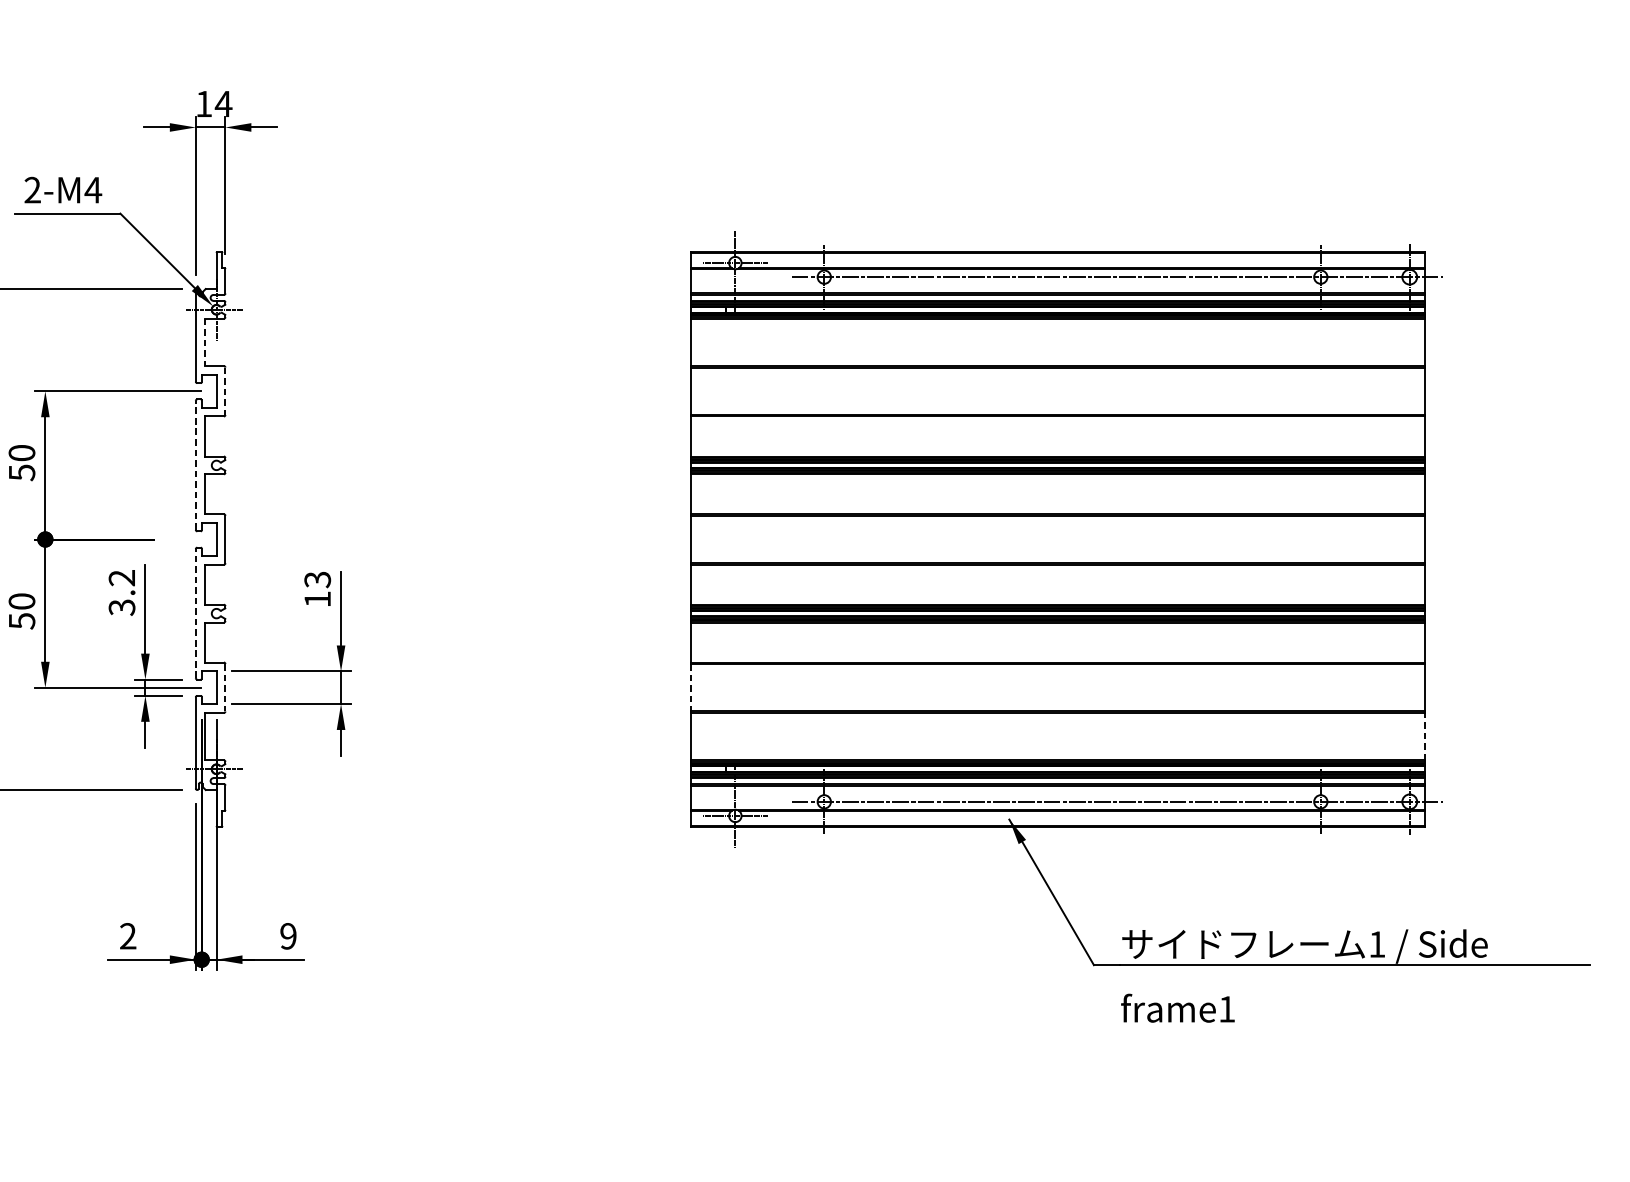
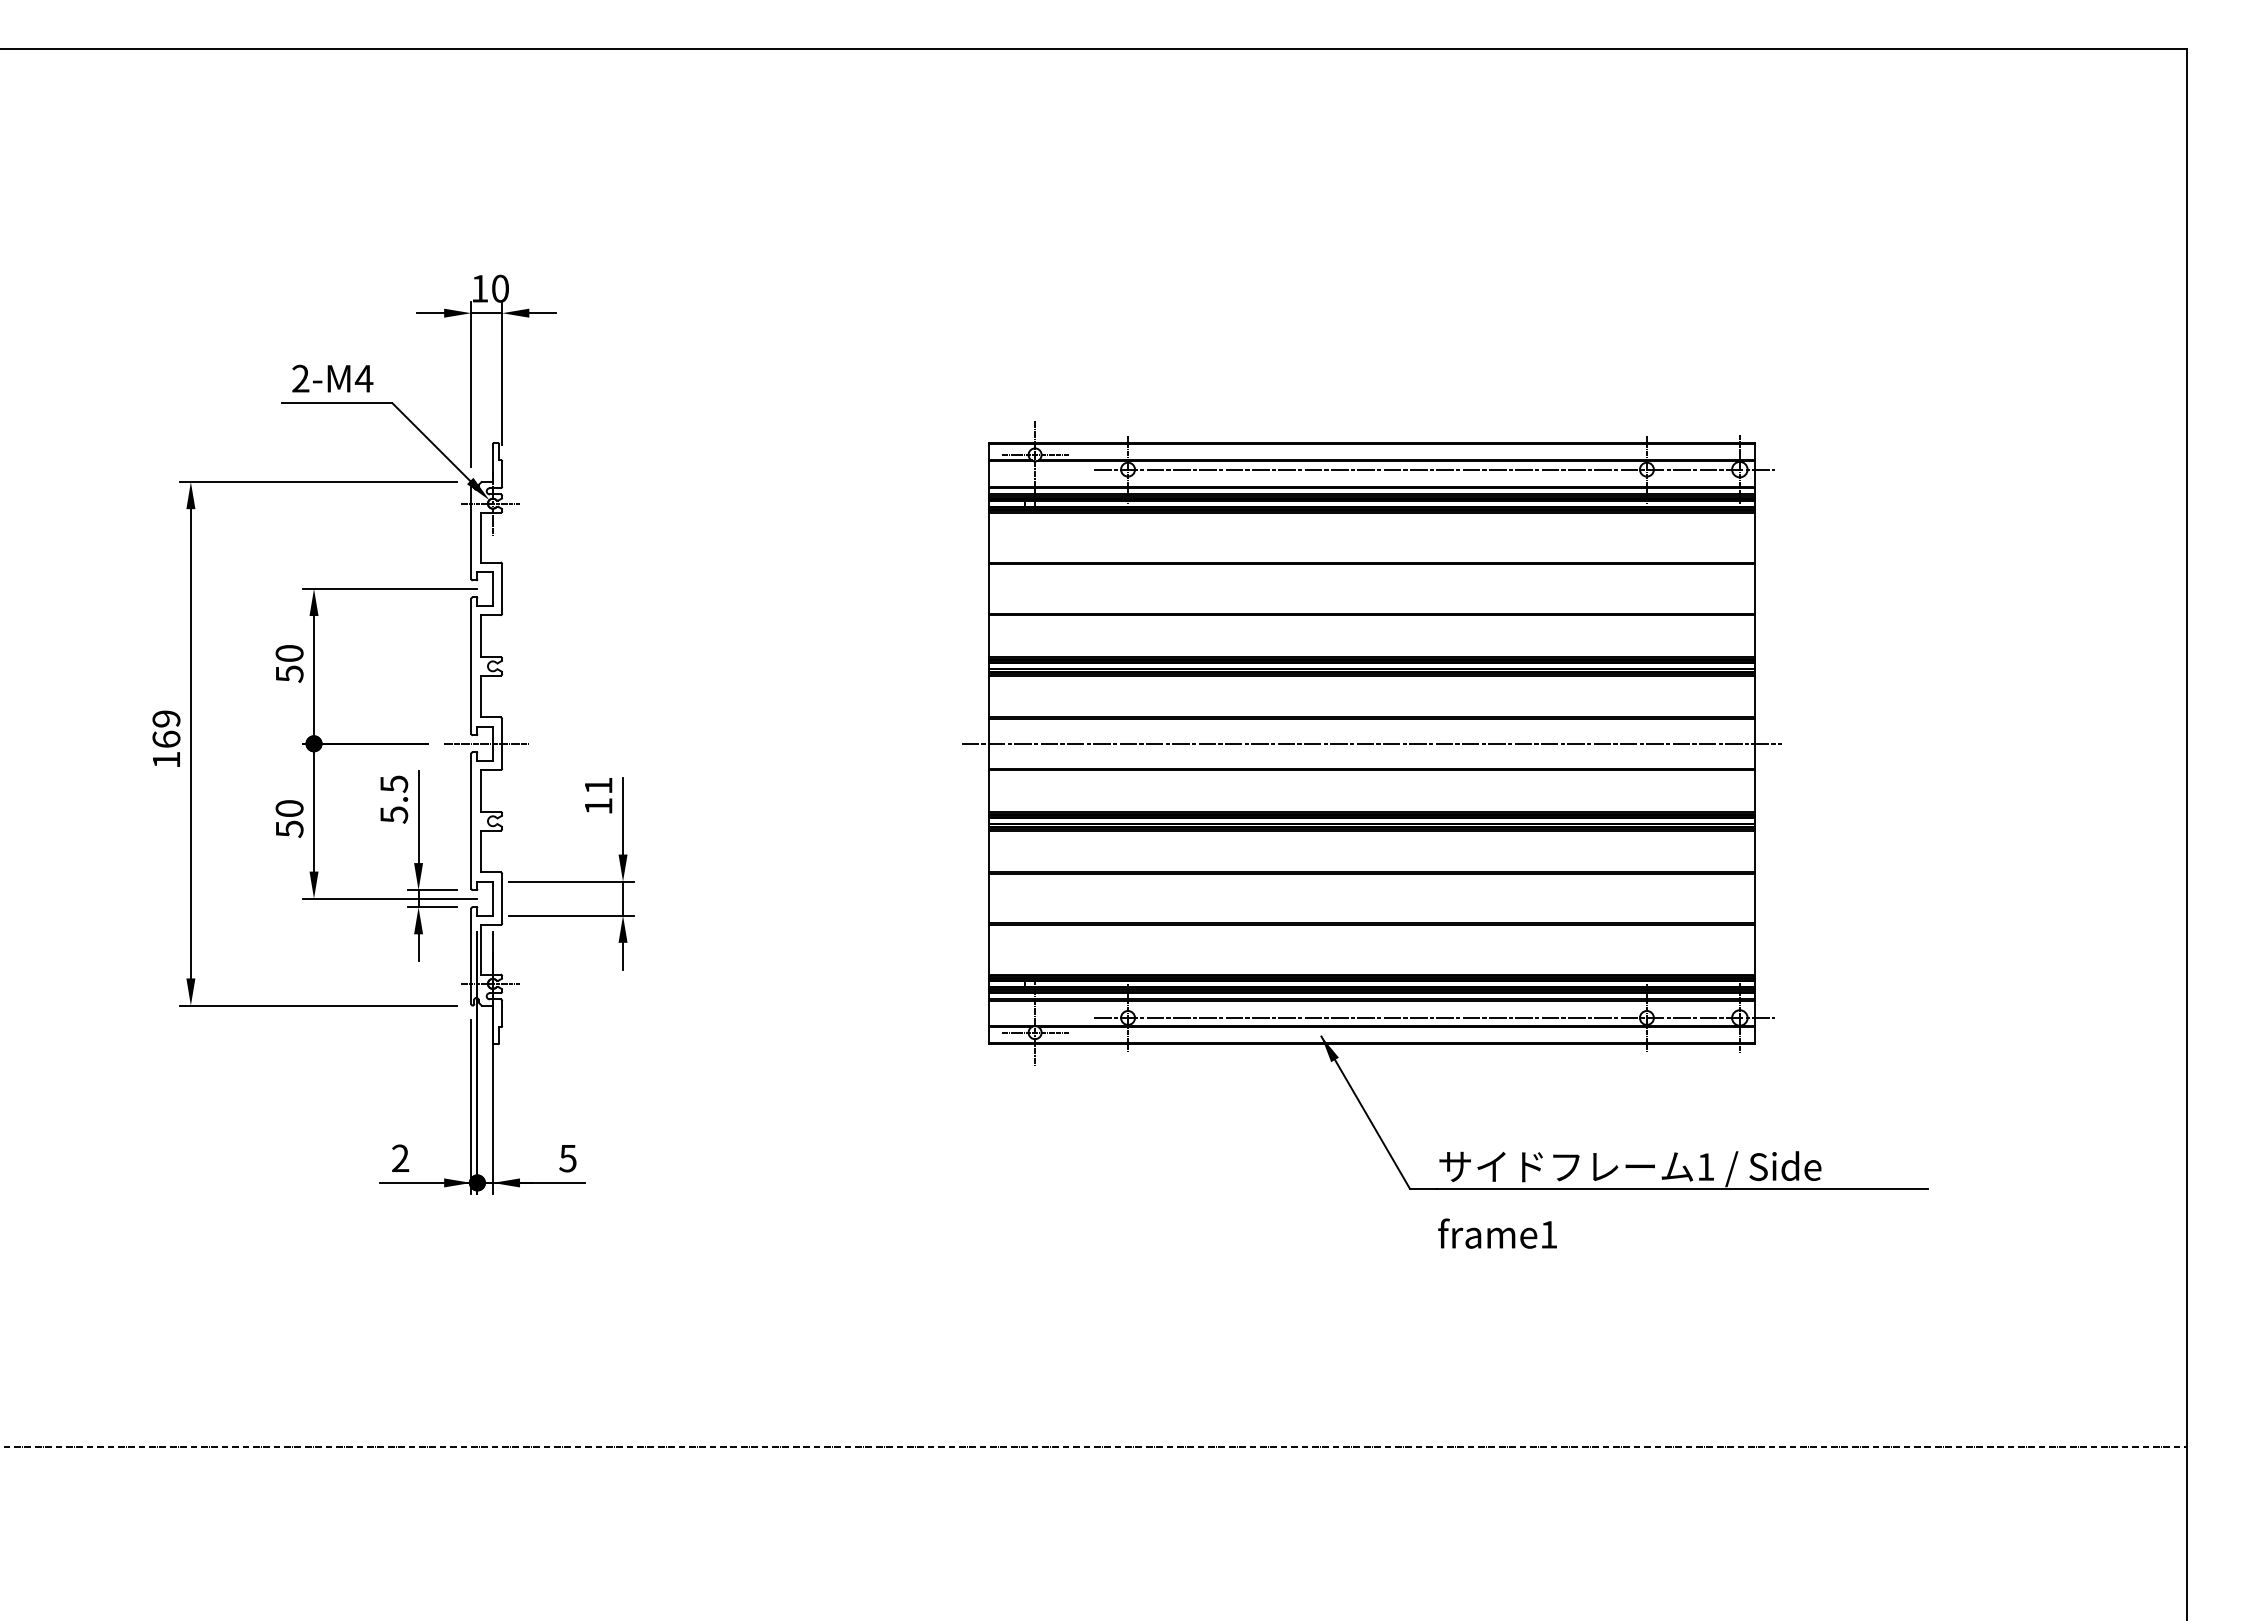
text: (223, 103) -> (500, 288), 14 -> 10
line: (204, 342) -> (480, 537), dashed -> solid
line: (225, 390) -> (502, 588), dashed -> solid
line: (196, 464) -> (471, 665), dashed -> solid
line: (210, 539) -> (486, 743), added
line: (1057, 539) -> (1371, 743), added
text: (317, 579) -> (598, 785), 13 -> 11
text: (122, 591) -> (394, 798), 3.2 -> 5.5
line: (196, 612) -> (471, 820), dashed -> solid
line: (225, 687) -> (502, 898), dashed -> solid
line: (690, 687) -> (988, 898), dashed -> solid
line: (1424, 736) -> (1755, 949), dashed -> solid
text: (287, 936) -> (567, 1158), 9 -> 5

